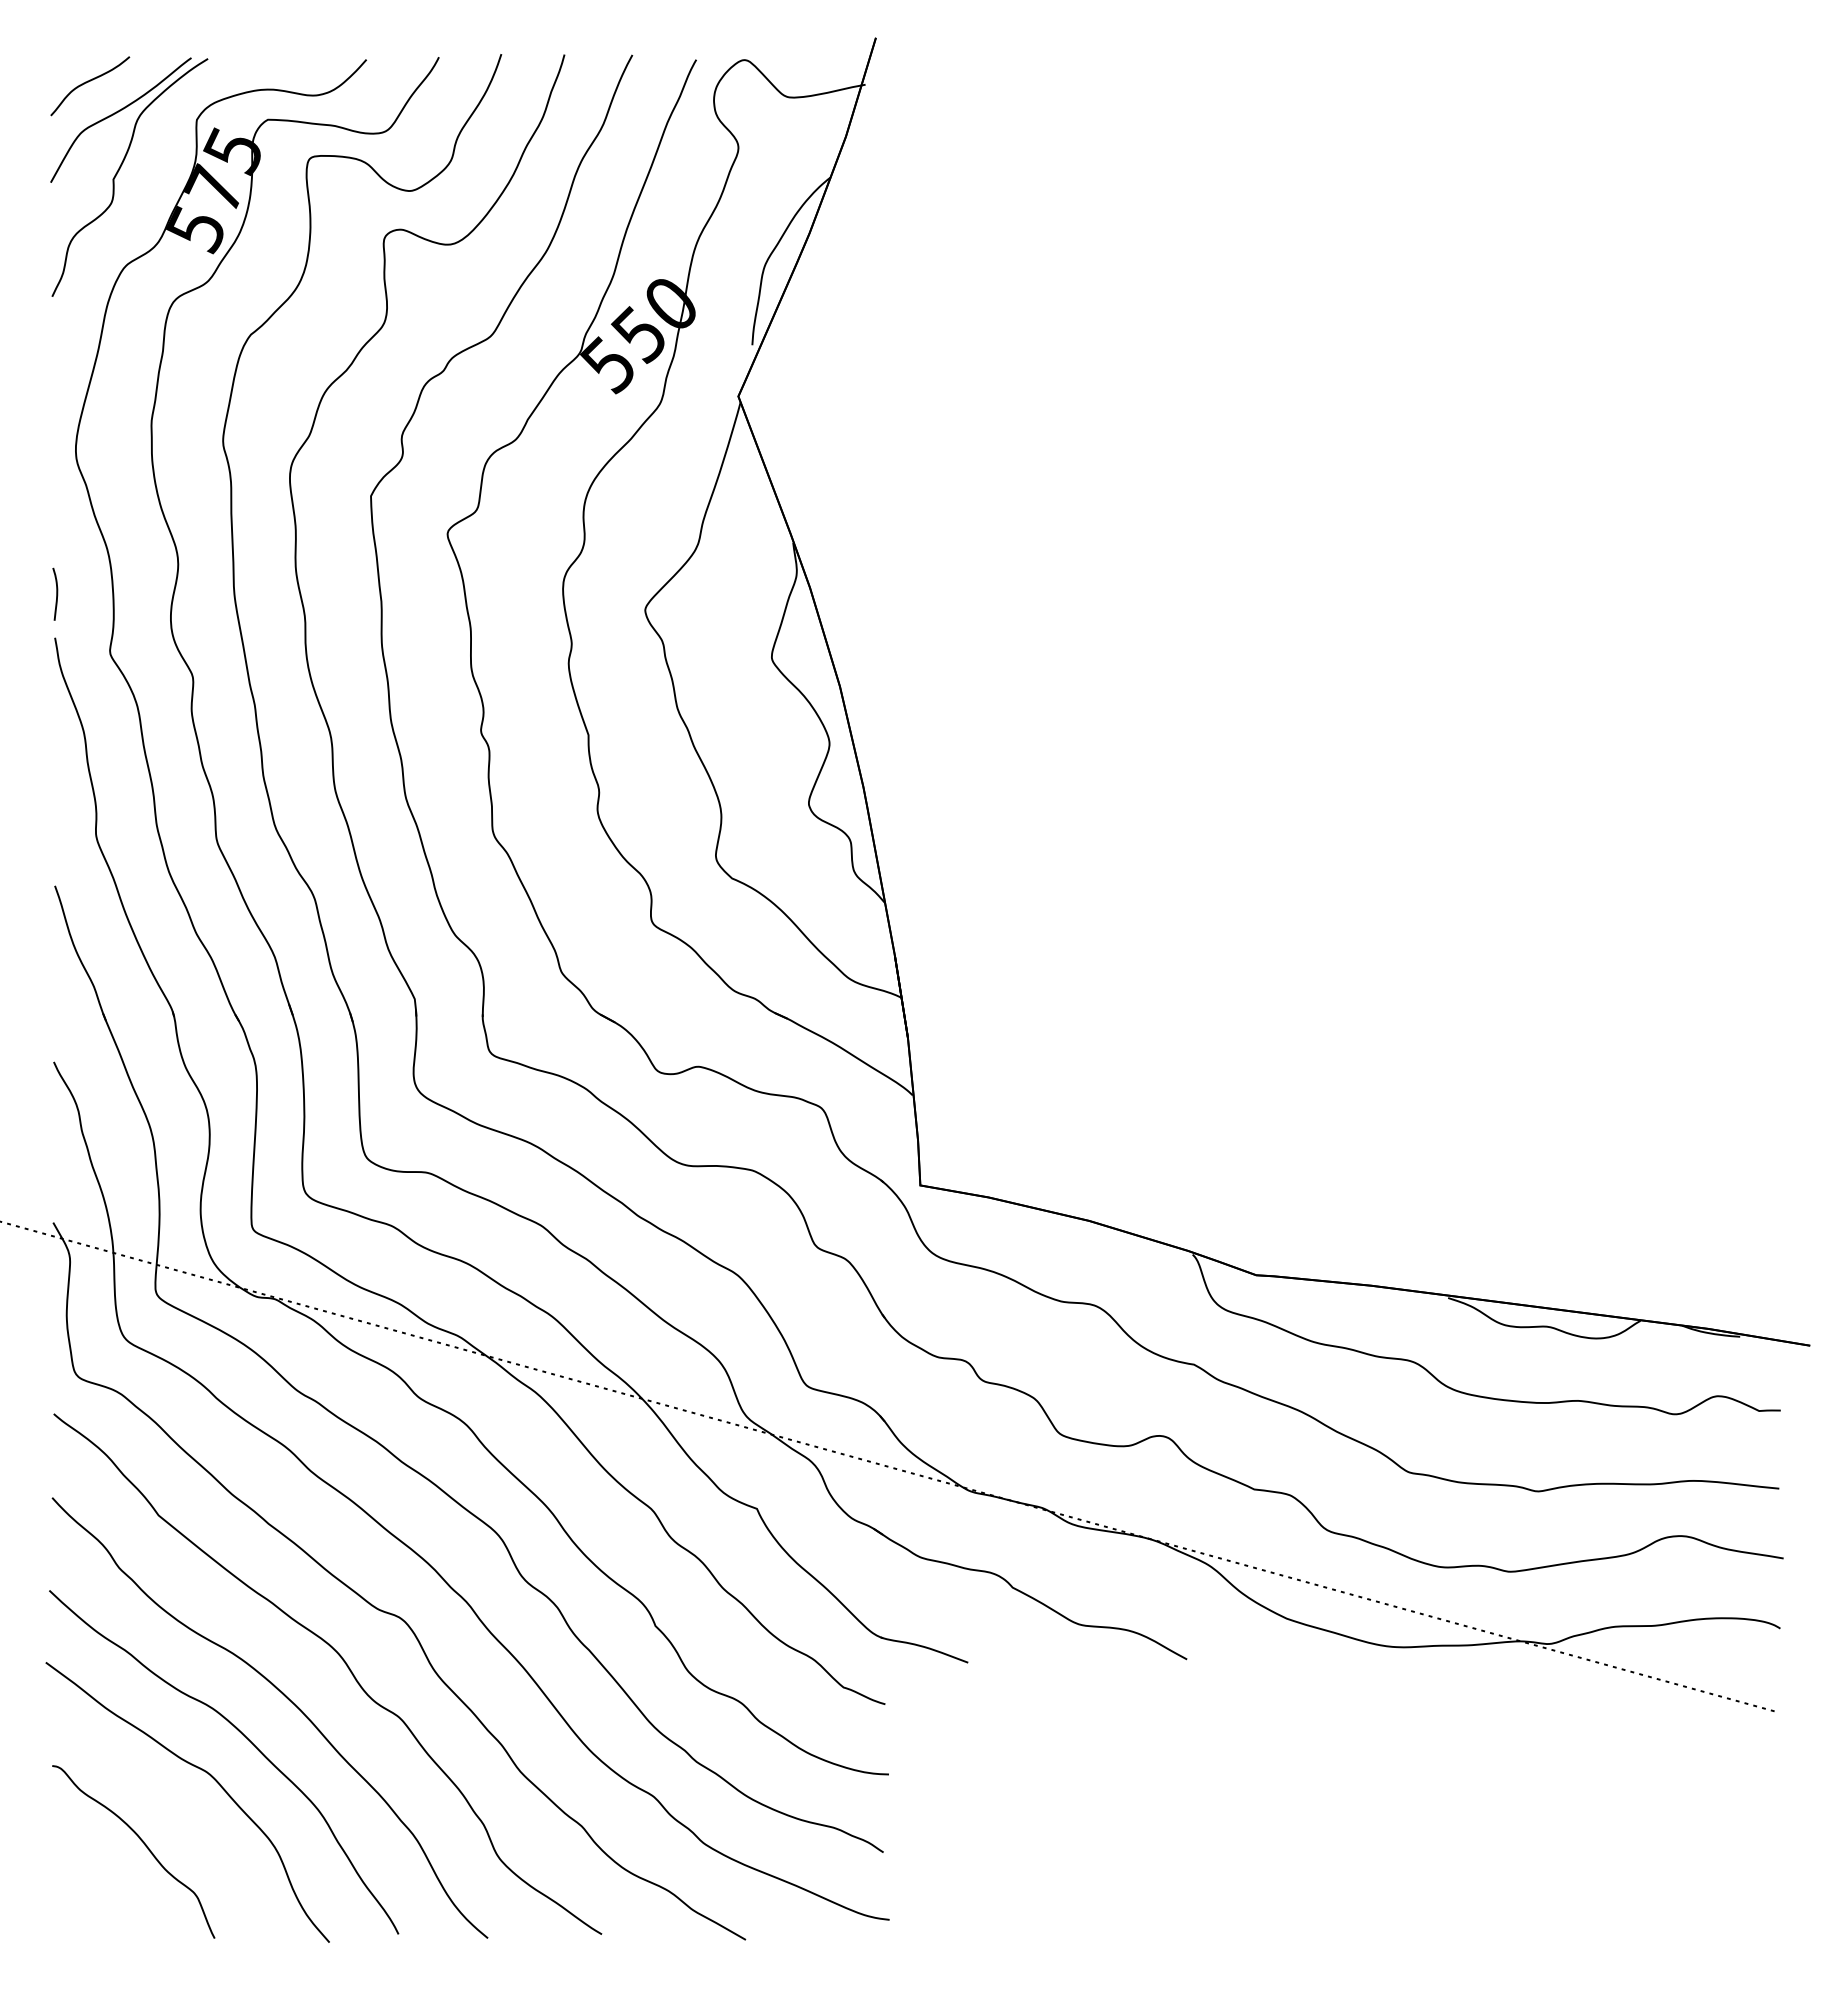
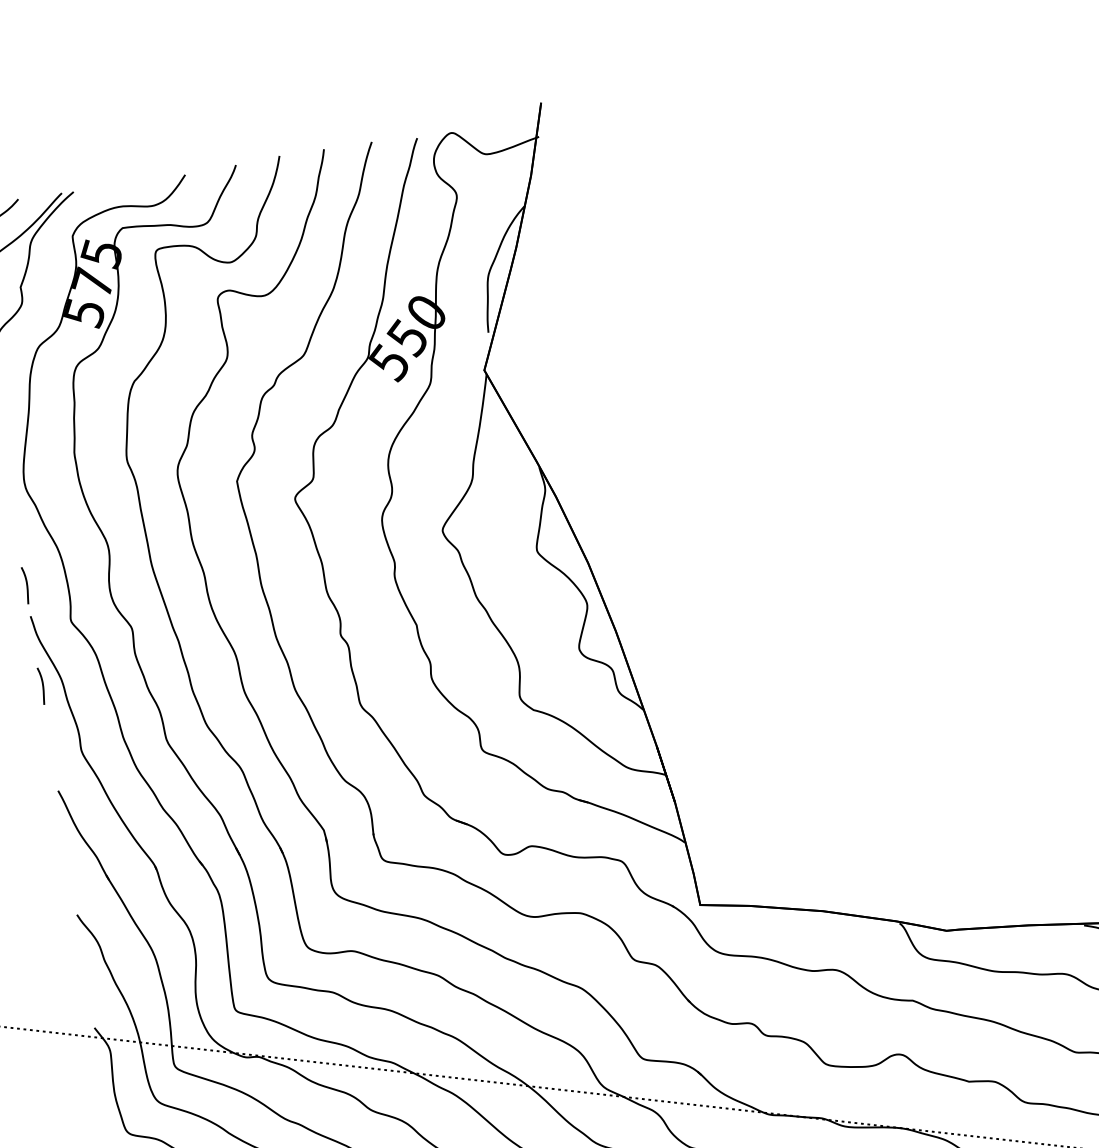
curve: (56, 736) -> (42, 685), added

